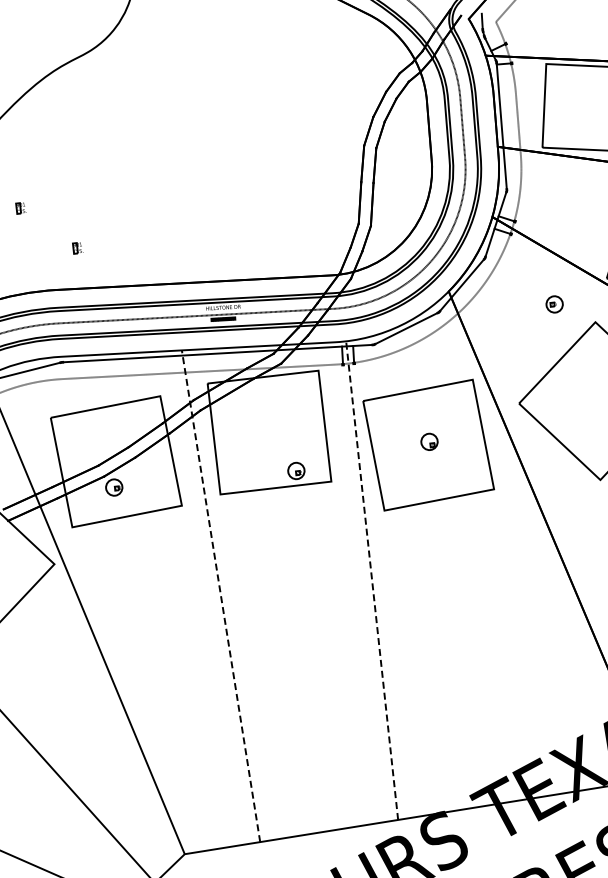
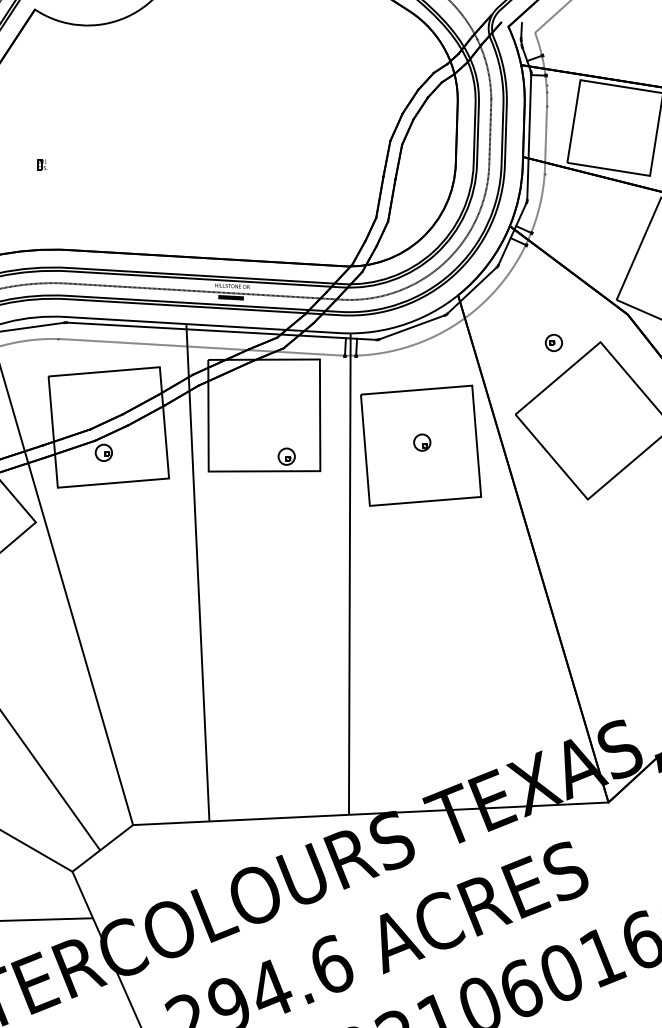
part: (77, 247) -> (94, 210), removed
part: (554, 304) -> (553, 342), moved
line: (371, 581) -> (349, 574), dashed -> solid
line: (220, 596) -> (197, 572), dashed -> solid

